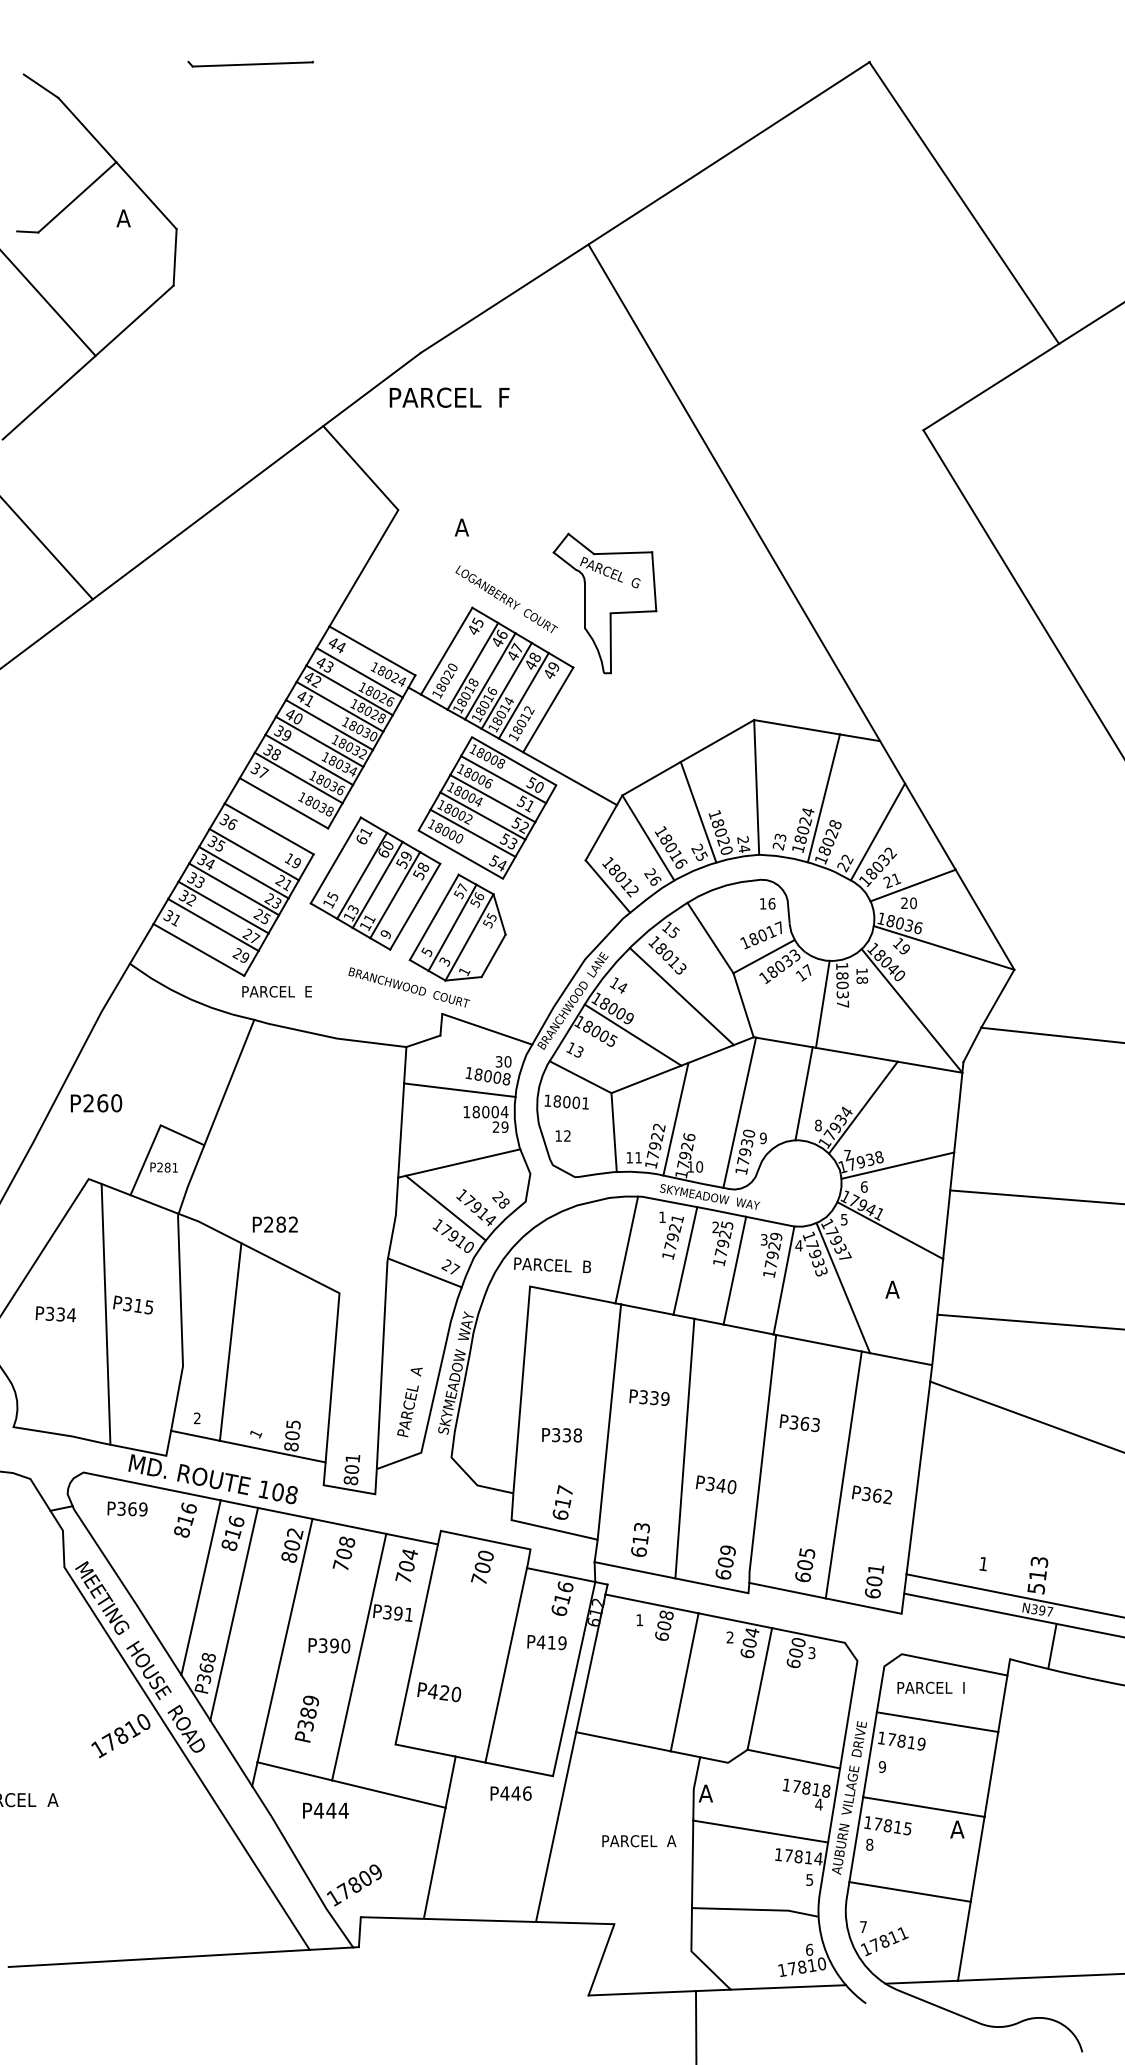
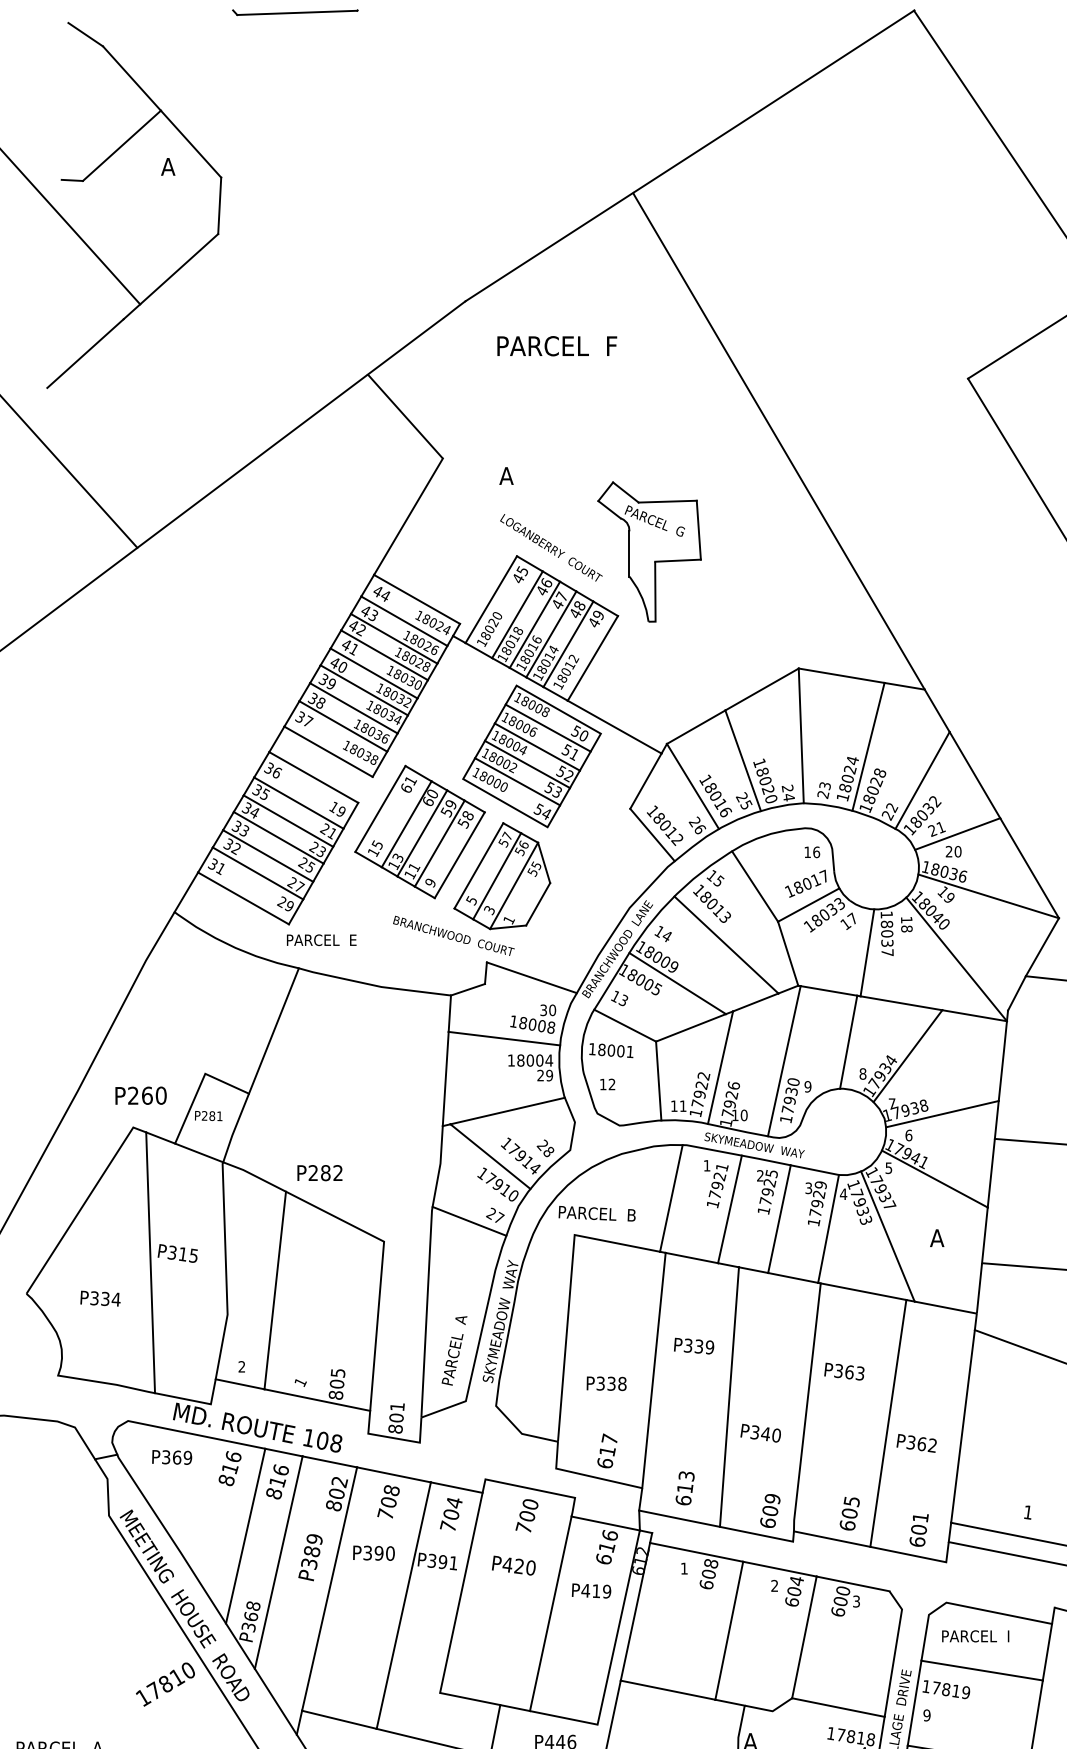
text: (449, 397) -> (557, 345), moved
text: (96, 1103) -> (141, 1095), moved
text: (55, 1314) -> (100, 1298), moved
text: (329, 1645) -> (374, 1552), moved
text: (439, 1692) -> (514, 1565), moved
text: (306, 1718) -> (310, 1556), moved

